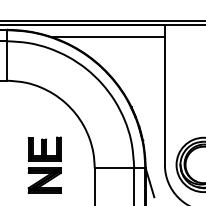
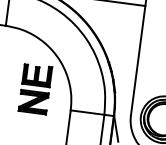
part: (44, 164) -> (35, 88), moved

